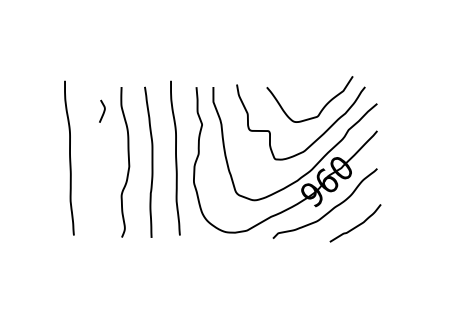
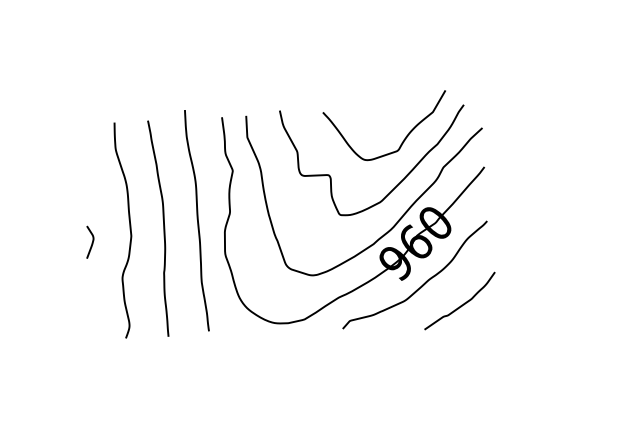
curve: (103, 110) -> (91, 240), moved
curve: (69, 157) -> (44, 227), removed

